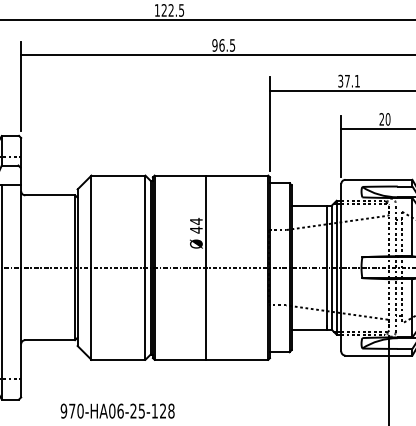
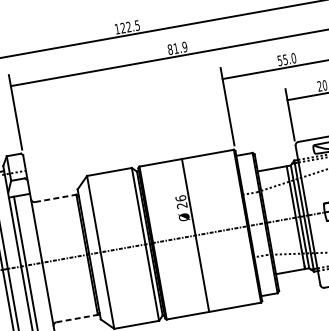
text: (223, 45) -> (177, 48), 96.5 -> 81.9
text: (348, 80) -> (286, 59), 37.1 -> 55.0
line: (50, 195) -> (56, 198), solid -> dashed
text: (196, 225) -> (181, 201), 44 -> 26
line: (50, 340) -> (77, 318), solid -> dashed

